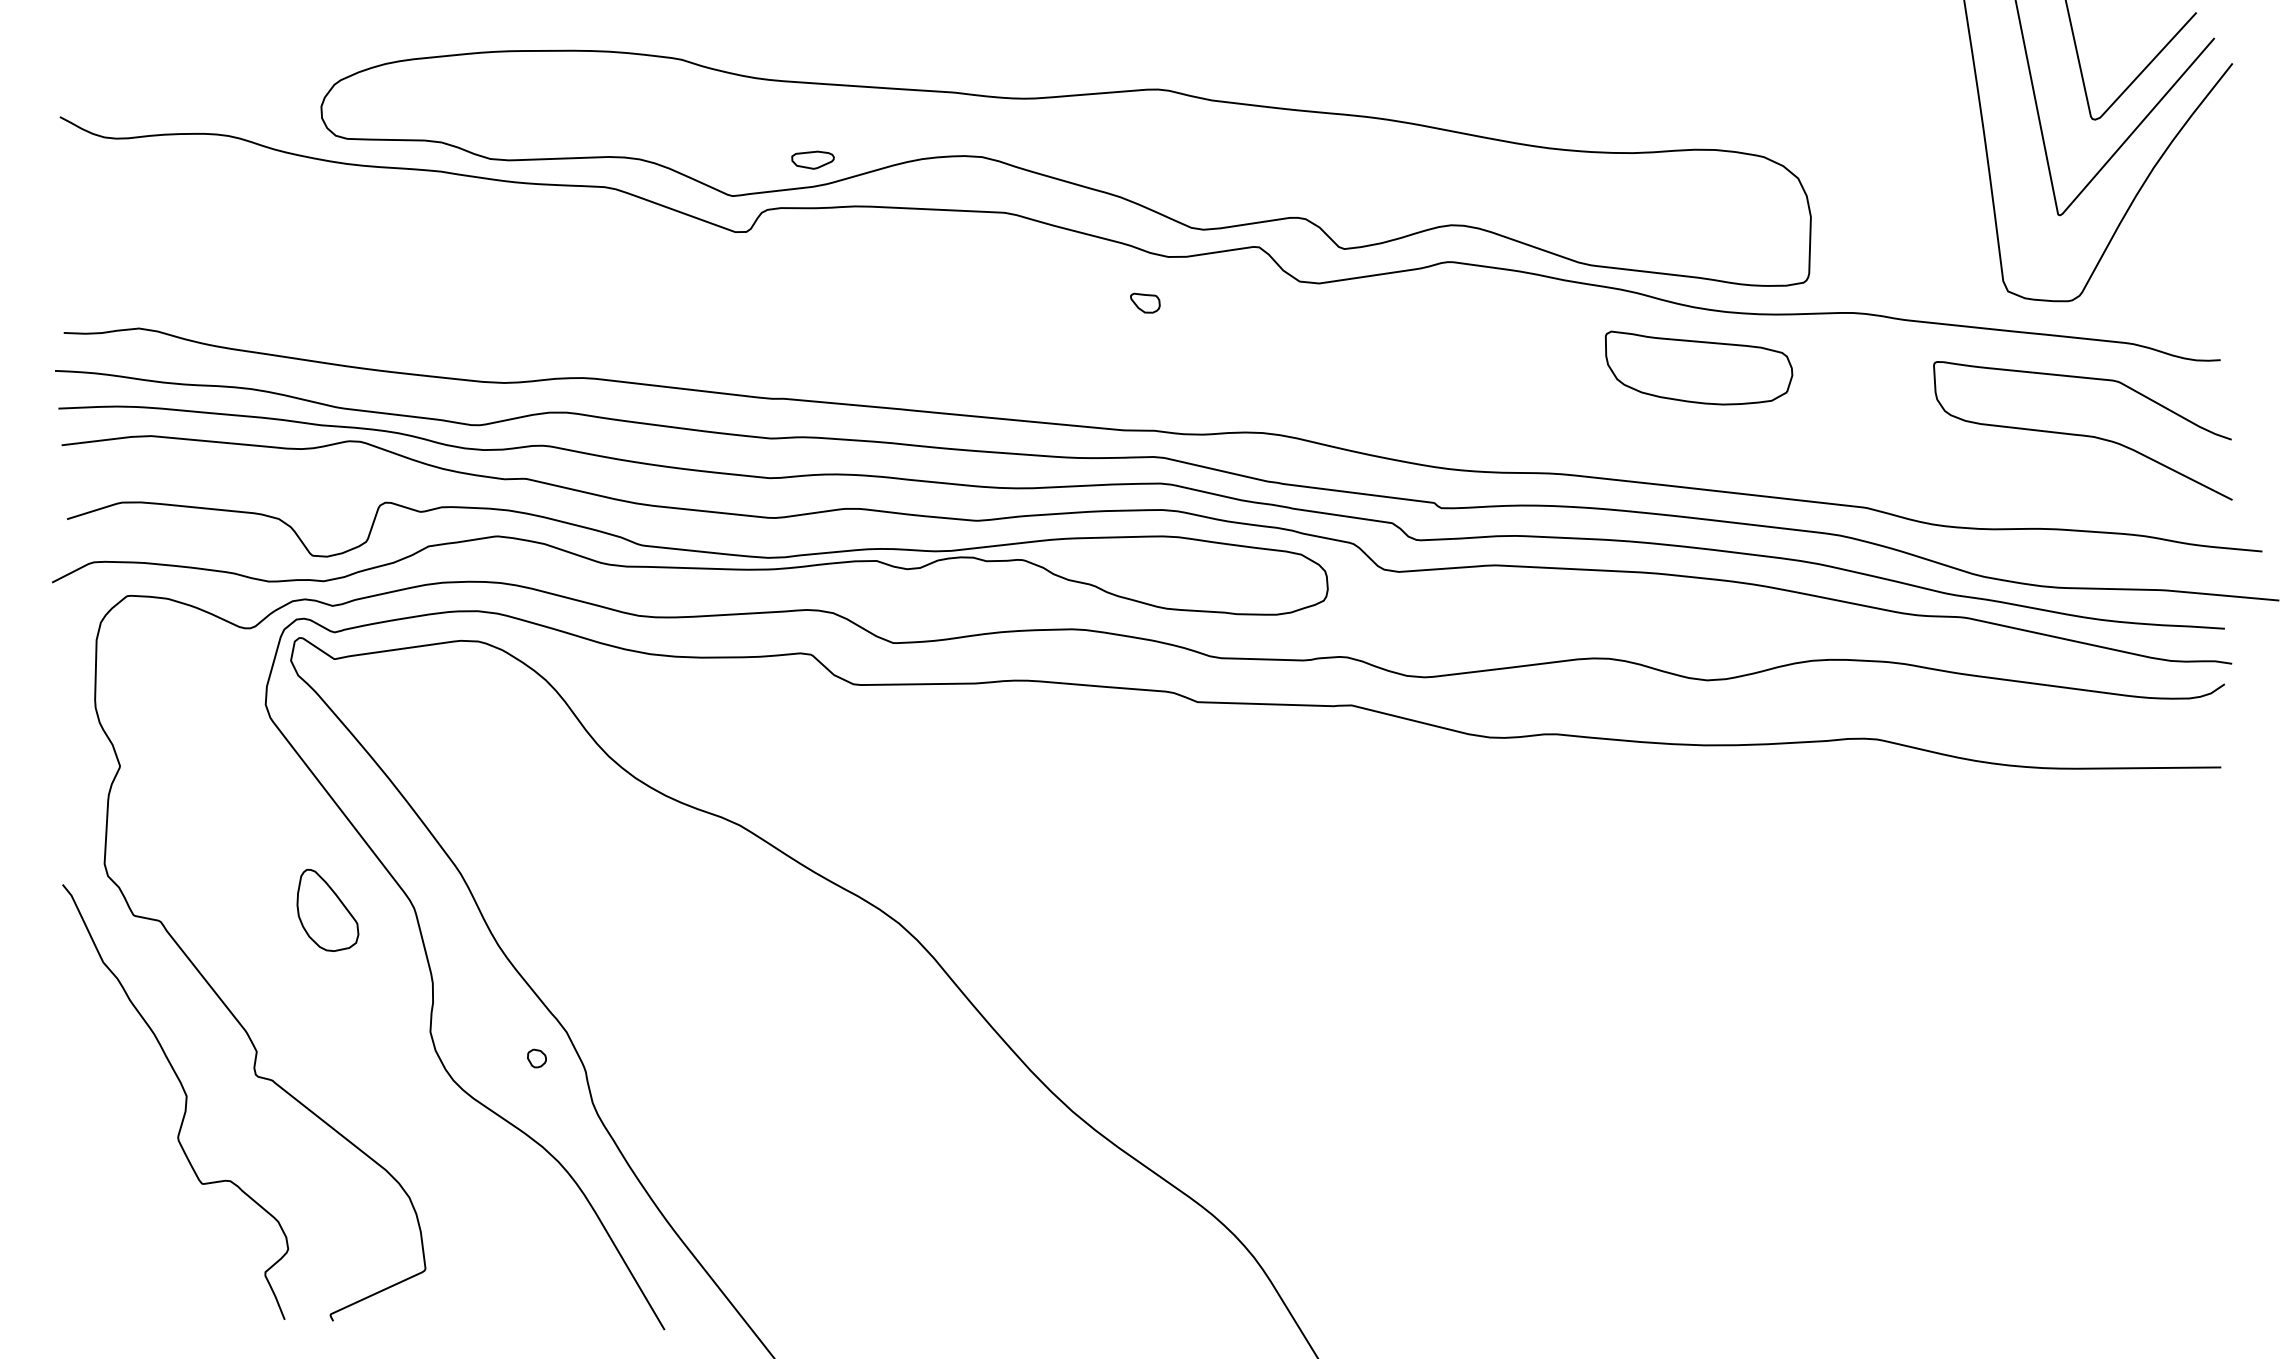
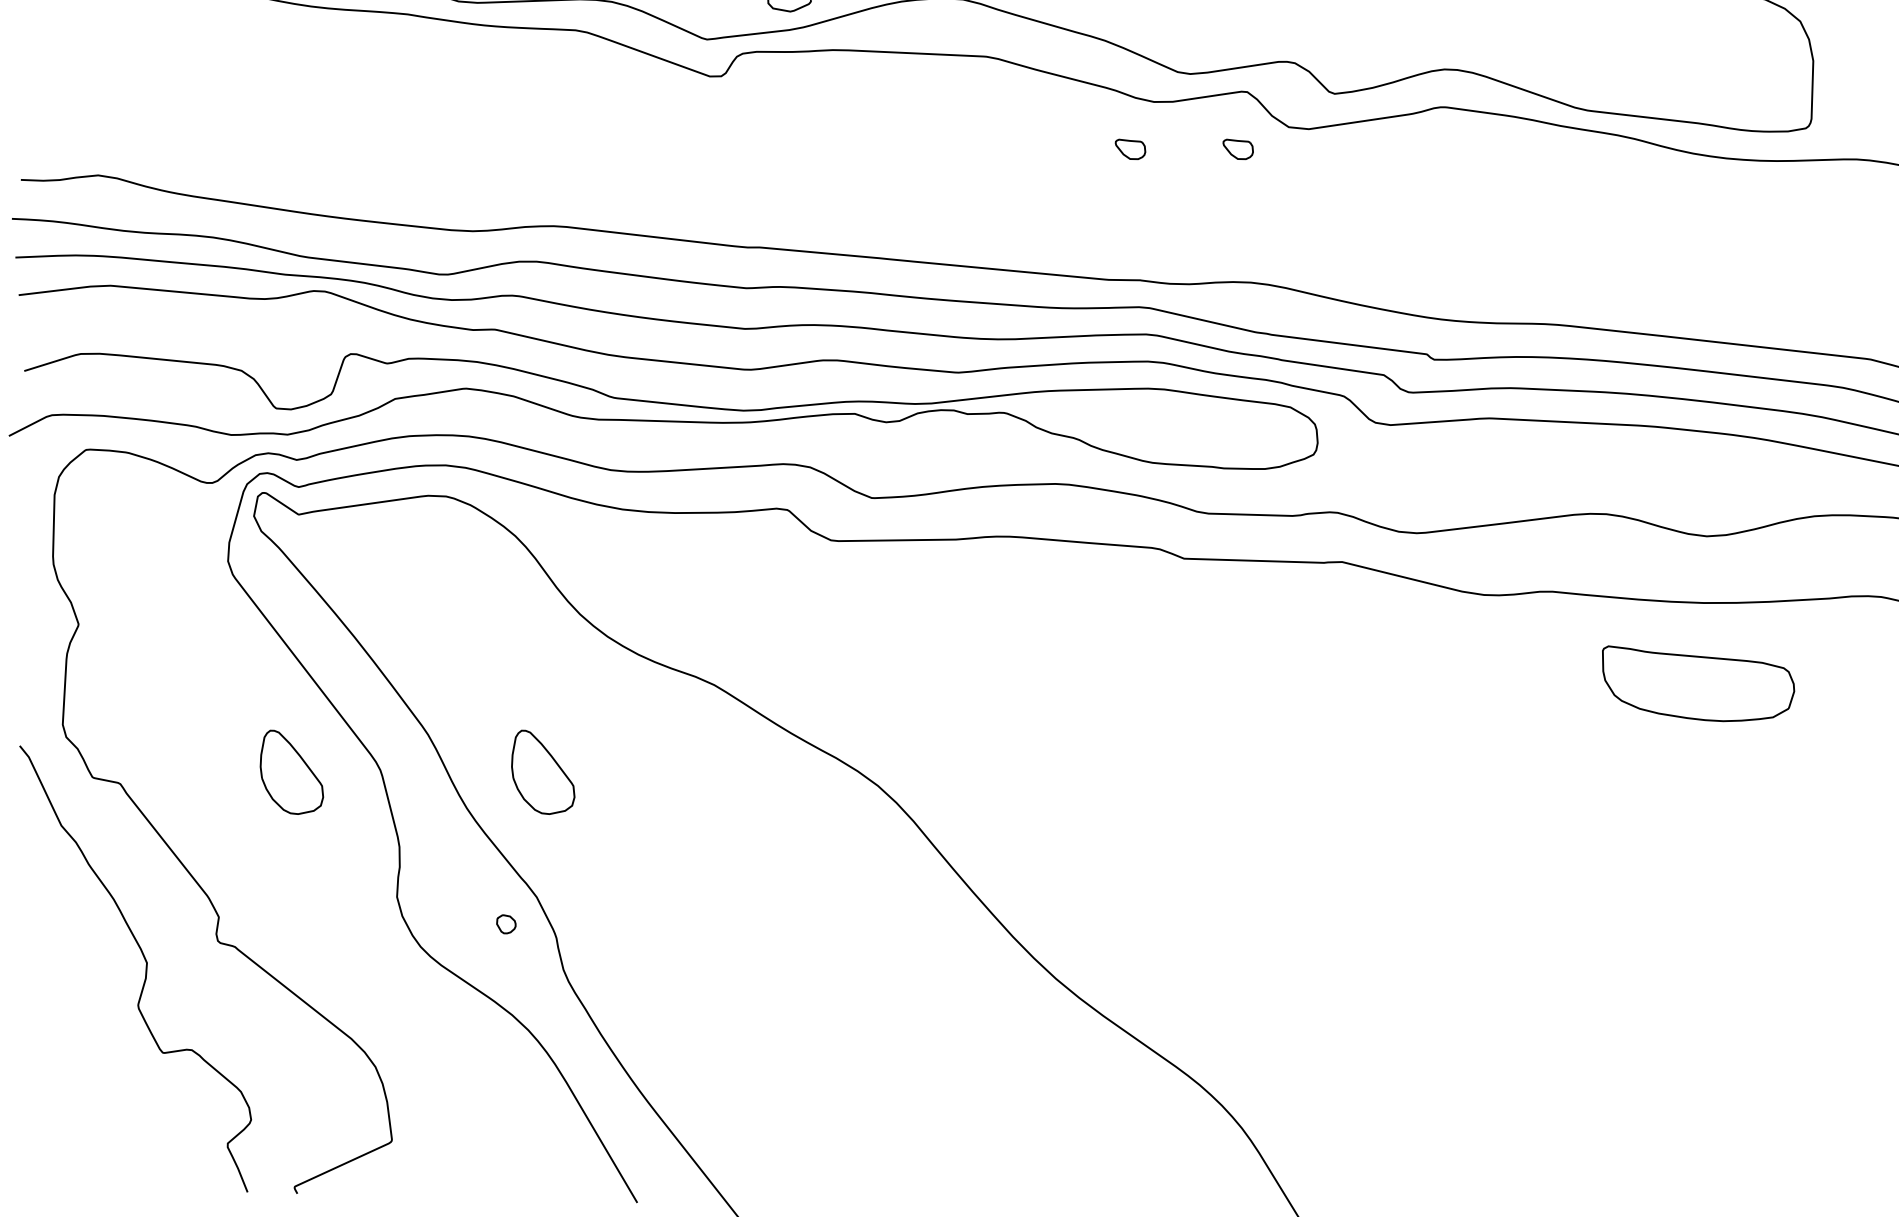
part: (1250, 302) -> (1238, 148), added
part: (1698, 367) -> (1697, 683), moved
part: (572, 910) -> (542, 772), added

